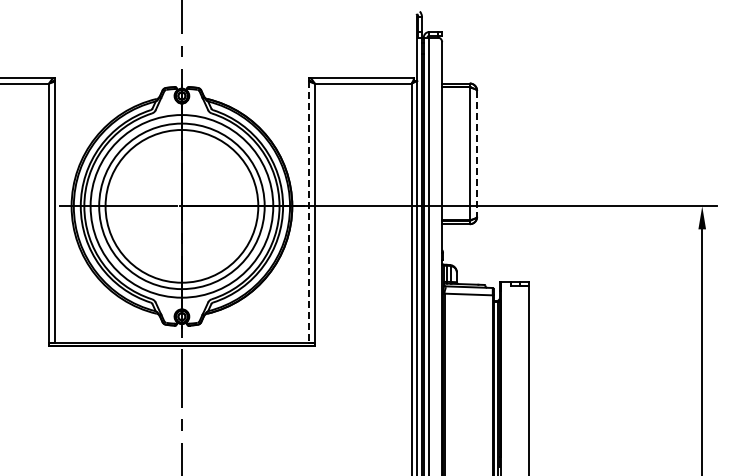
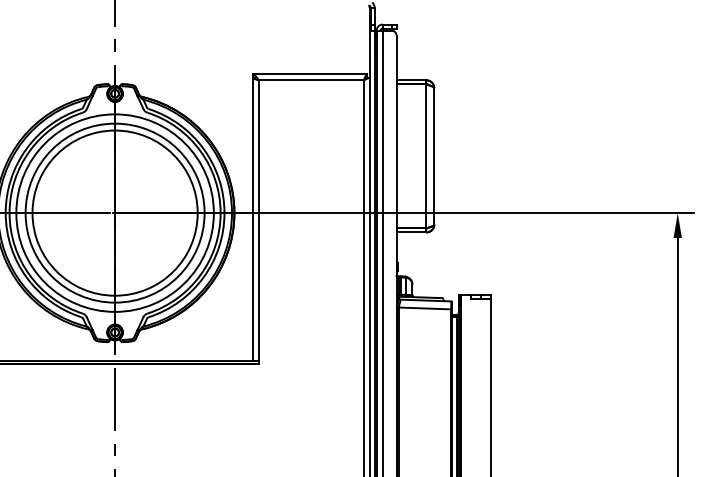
line: (477, 153) -> (434, 155), dashed -> solid
line: (309, 211) -> (253, 218), dashed -> solid

